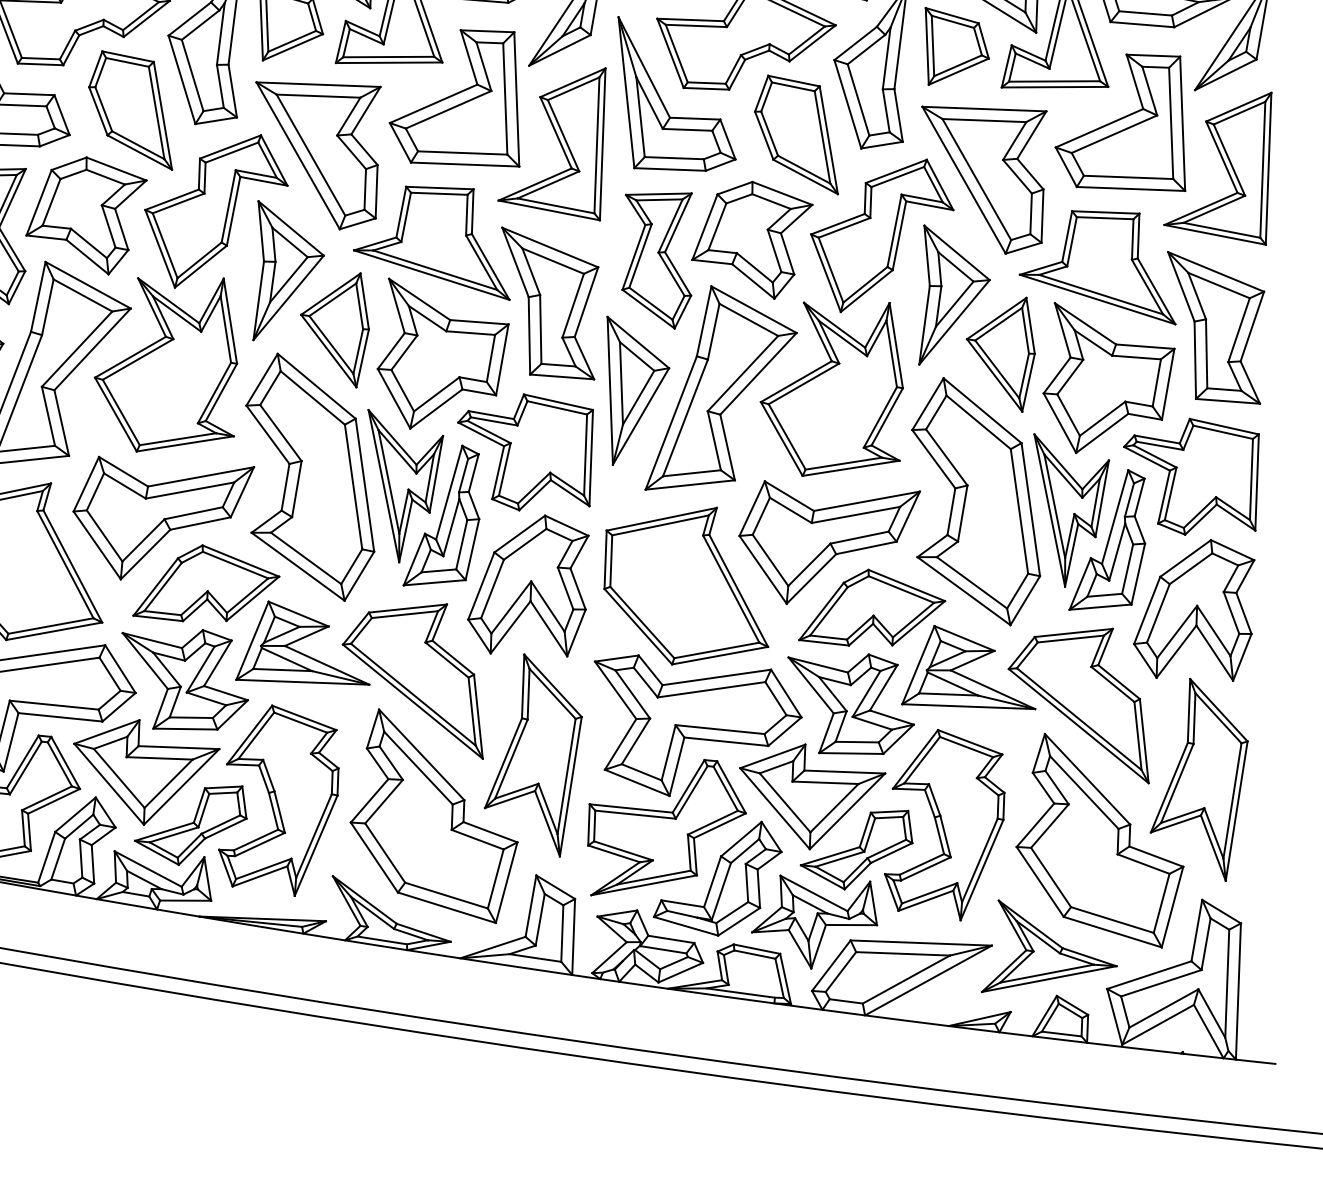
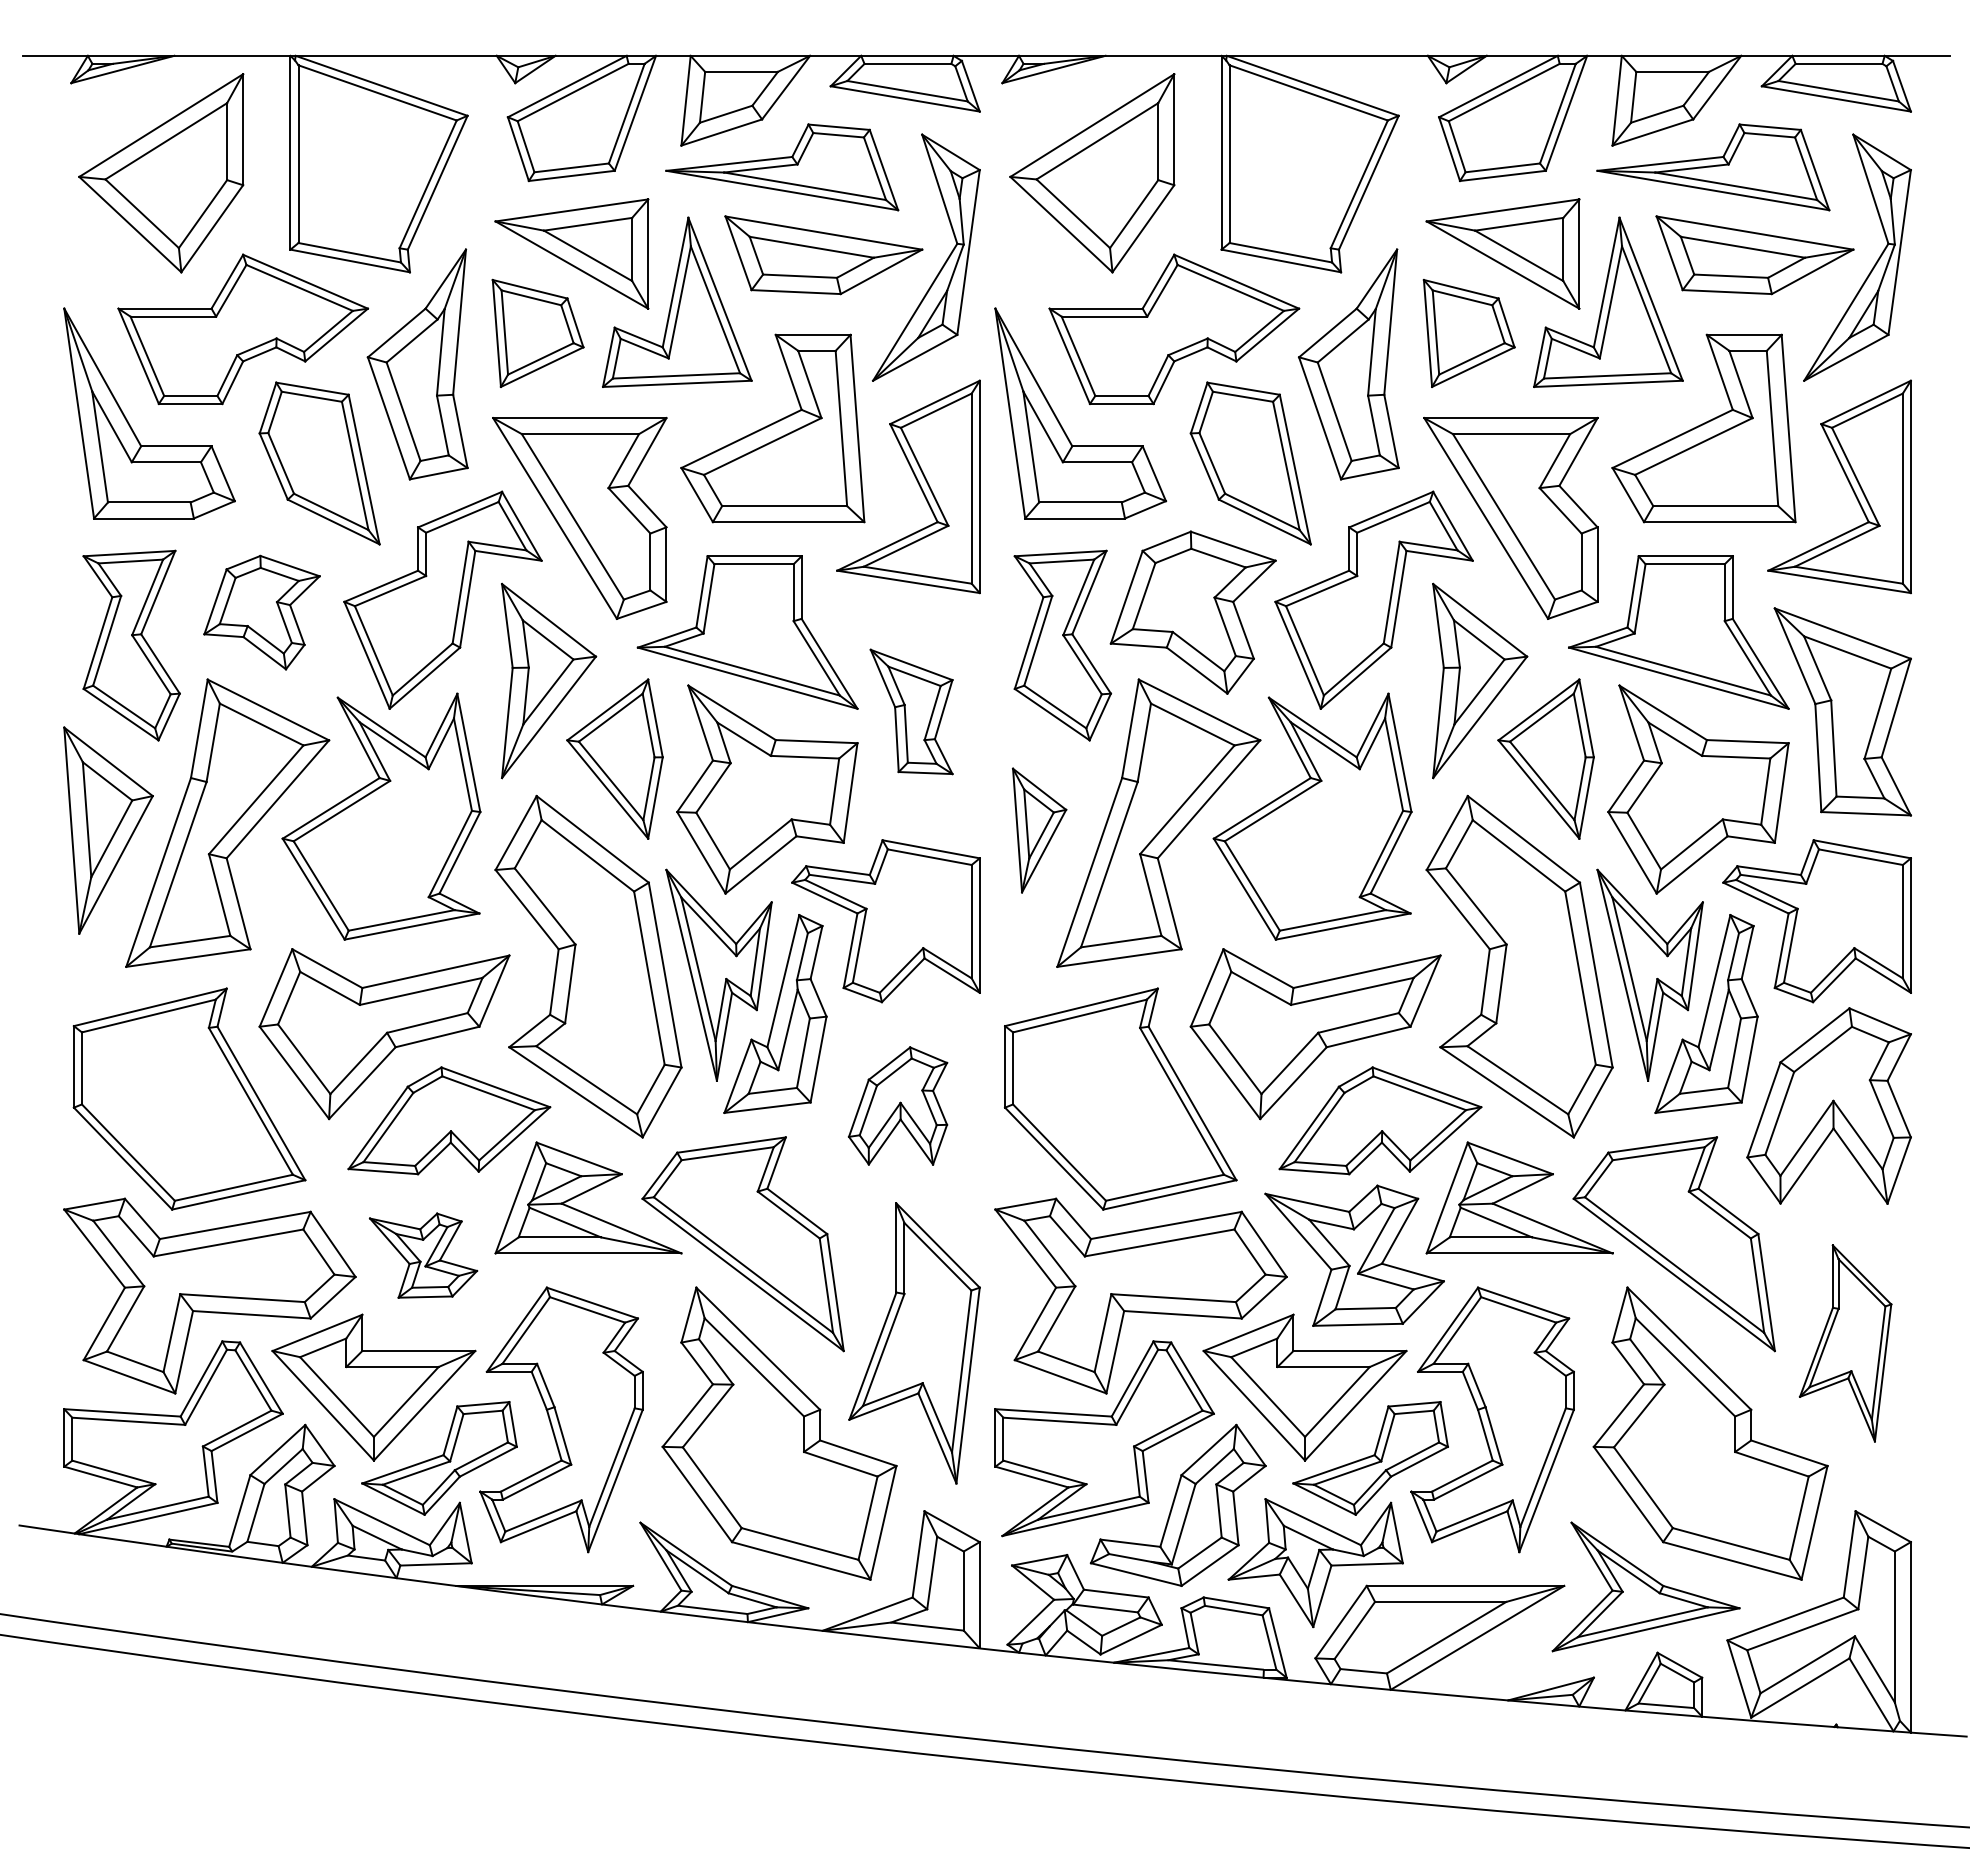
part: (85, 215) -> (261, 612), size x0.7
part: (548, 303) -> (911, 711), size x0.6
part: (636, 391) -> (1039, 830), size x0.6
part: (527, 584) -> (897, 1105), size x0.6
part: (184, 679) -> (423, 1255), size x0.6
part: (1199, 779) -> (1845, 1343), size x0.7

